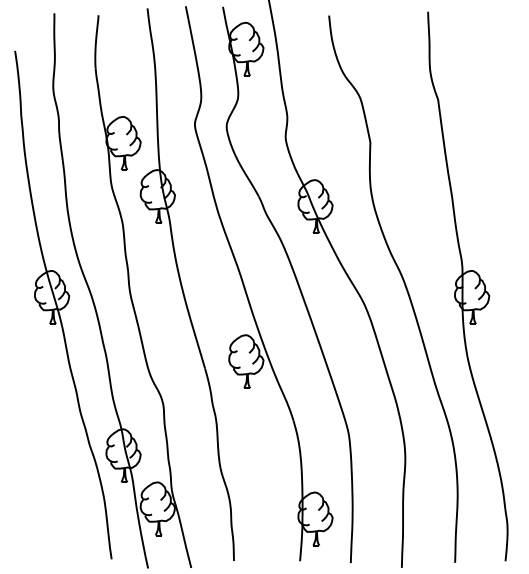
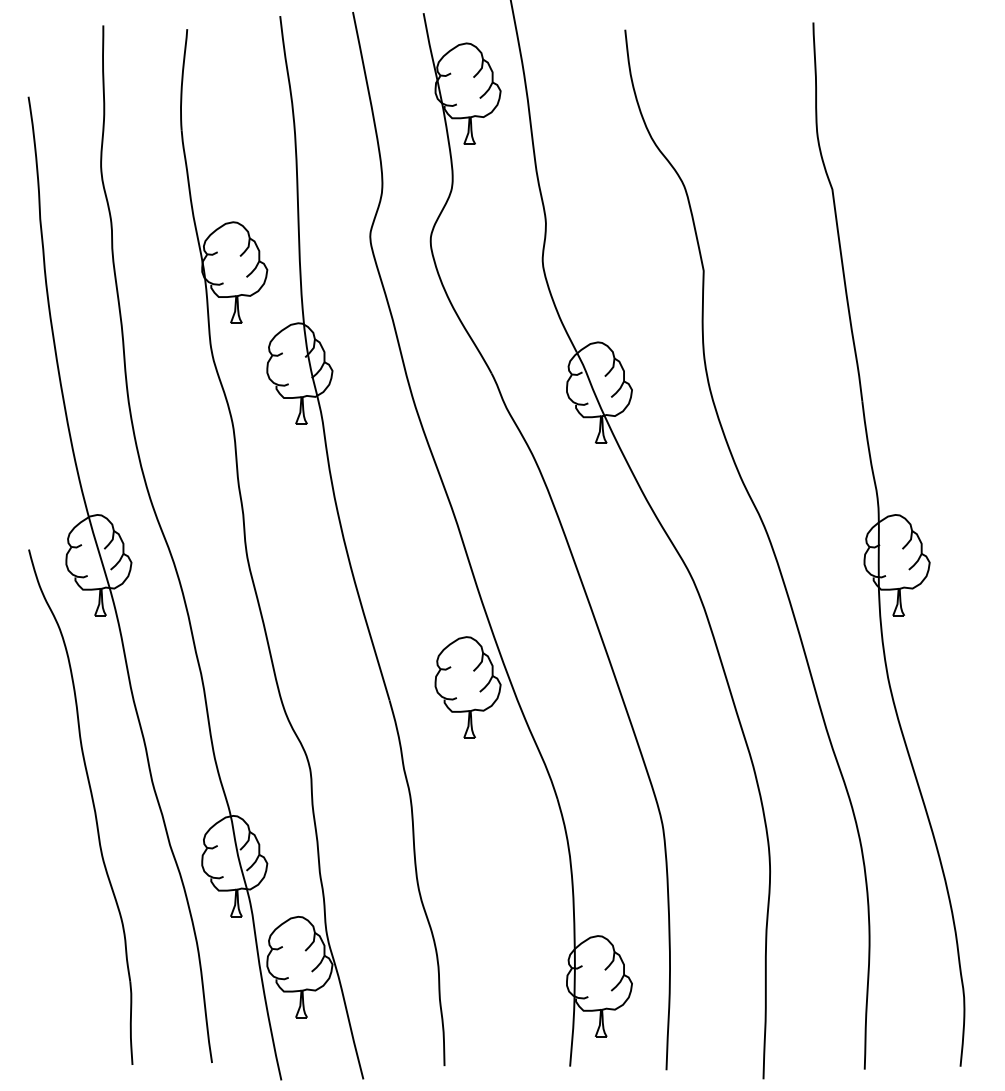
part: (42, 424) -> (80, 806), added

